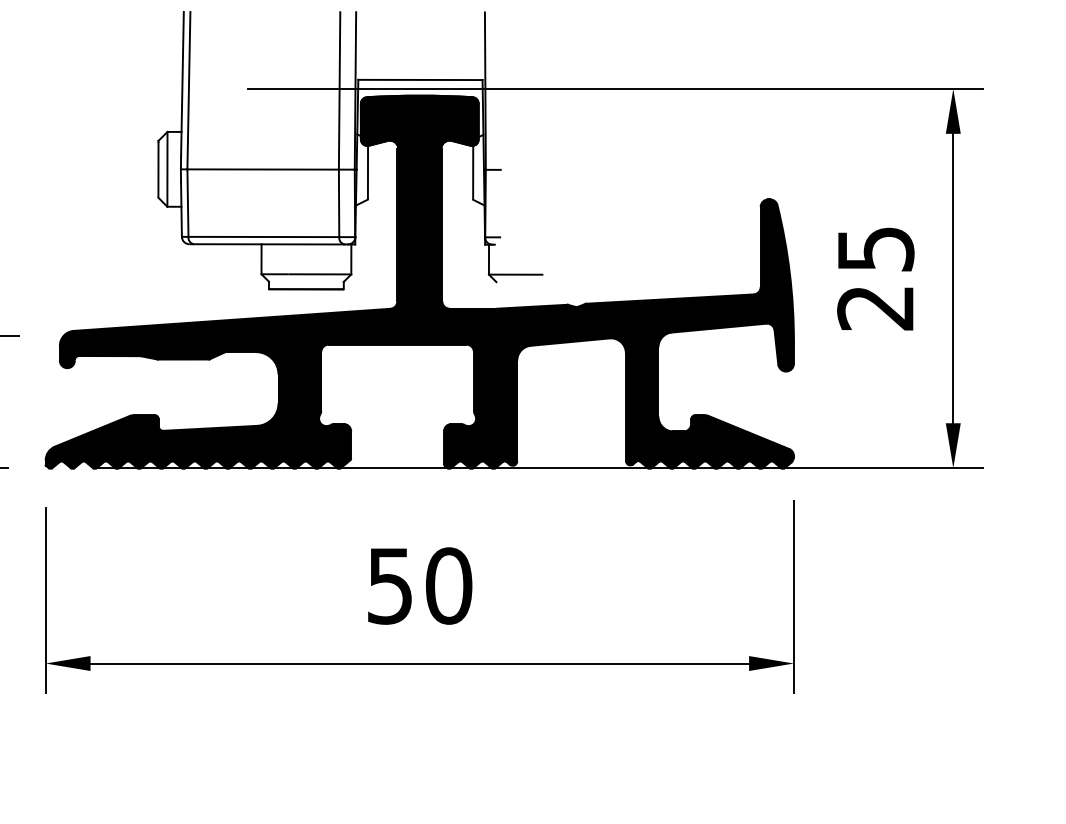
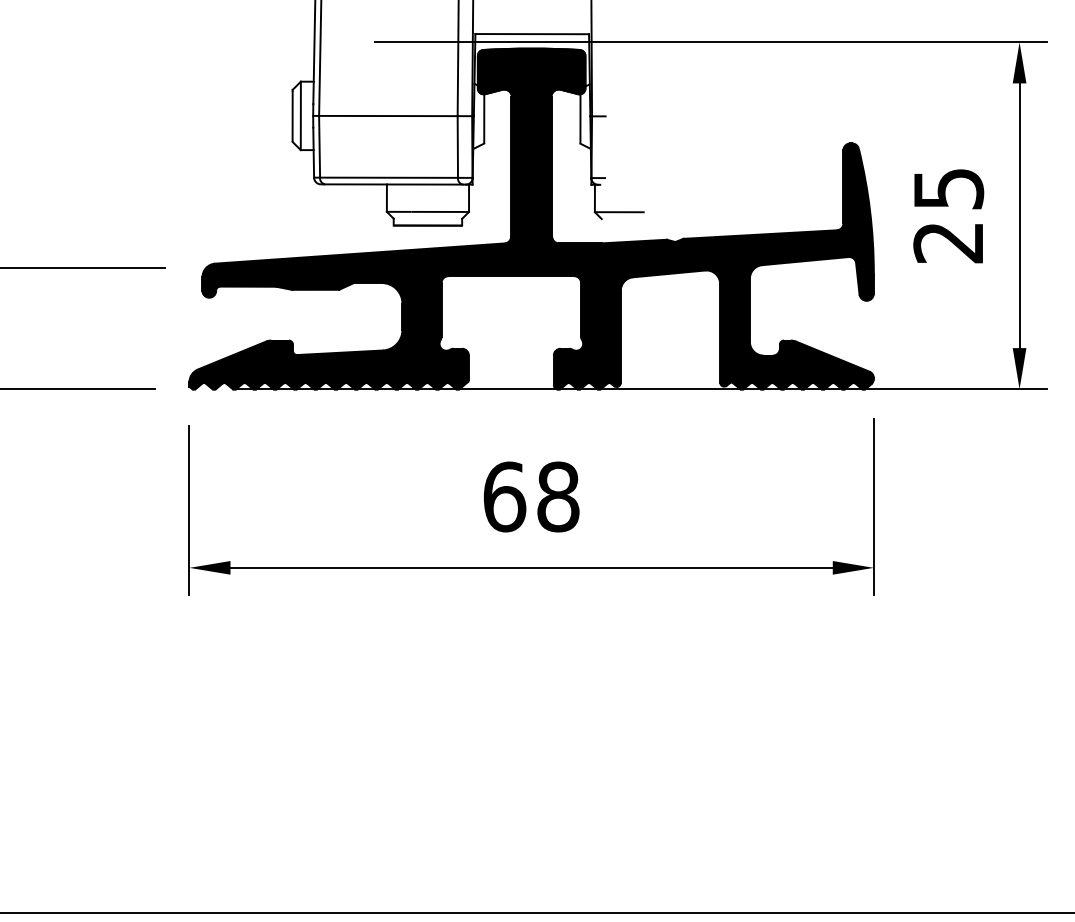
text: (419, 585) -> (531, 496), 50 -> 68

